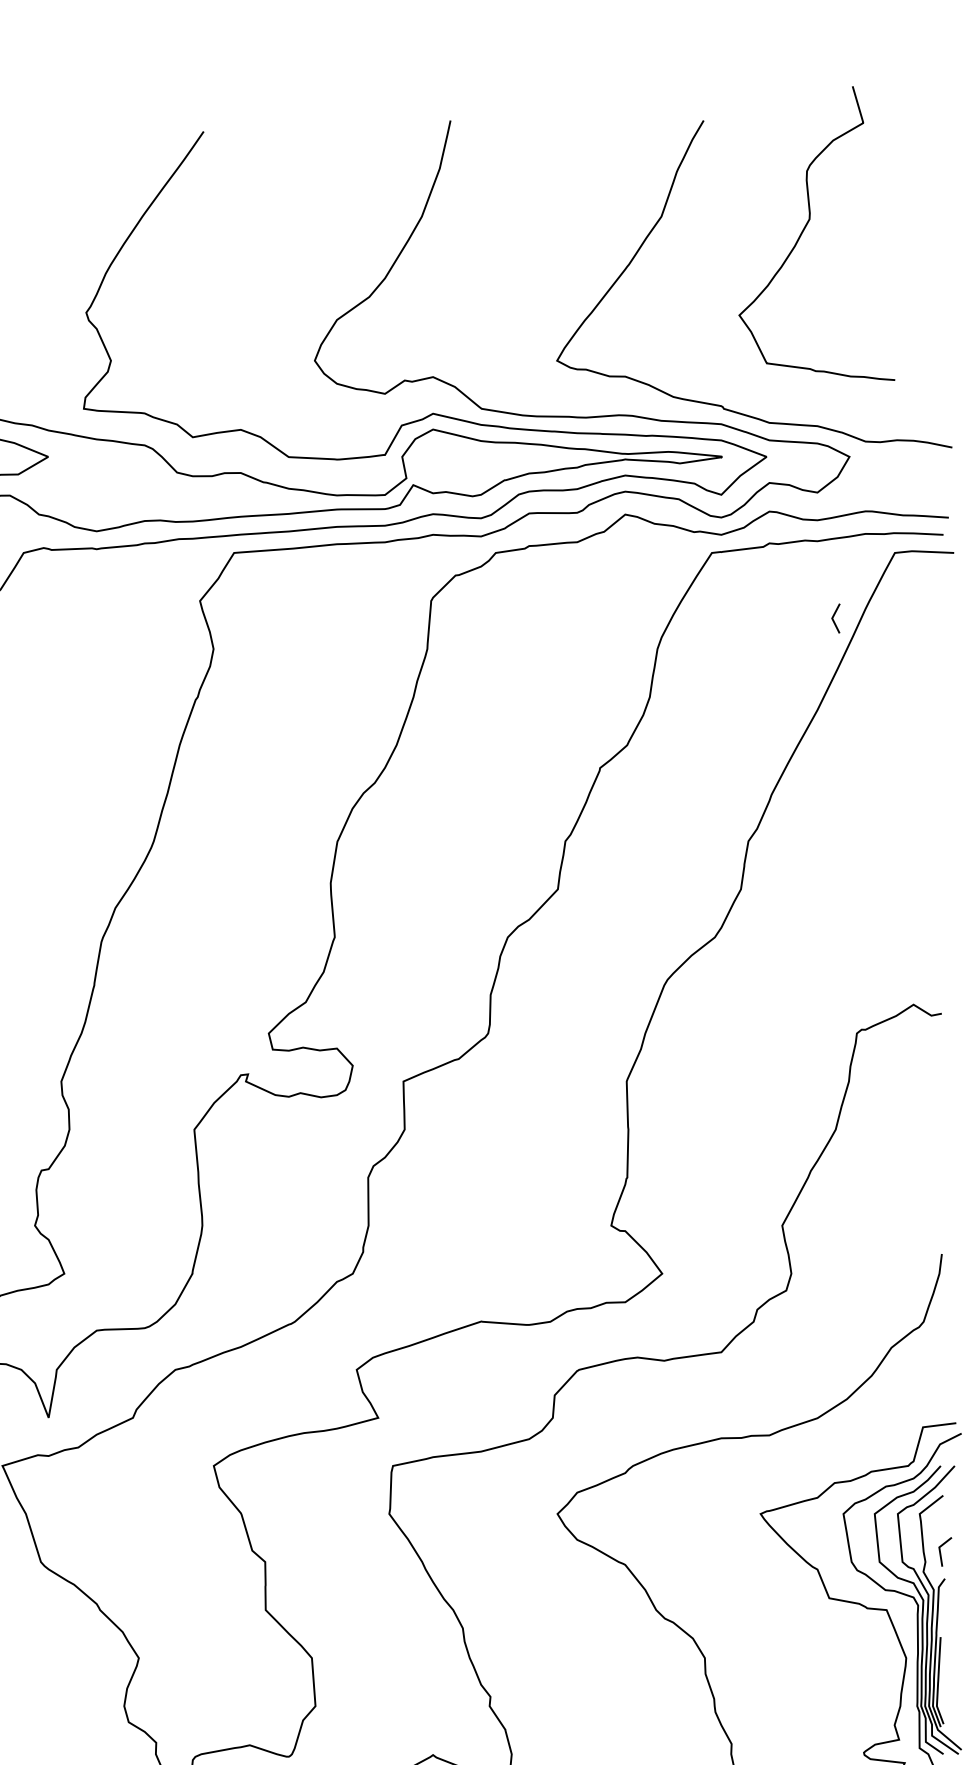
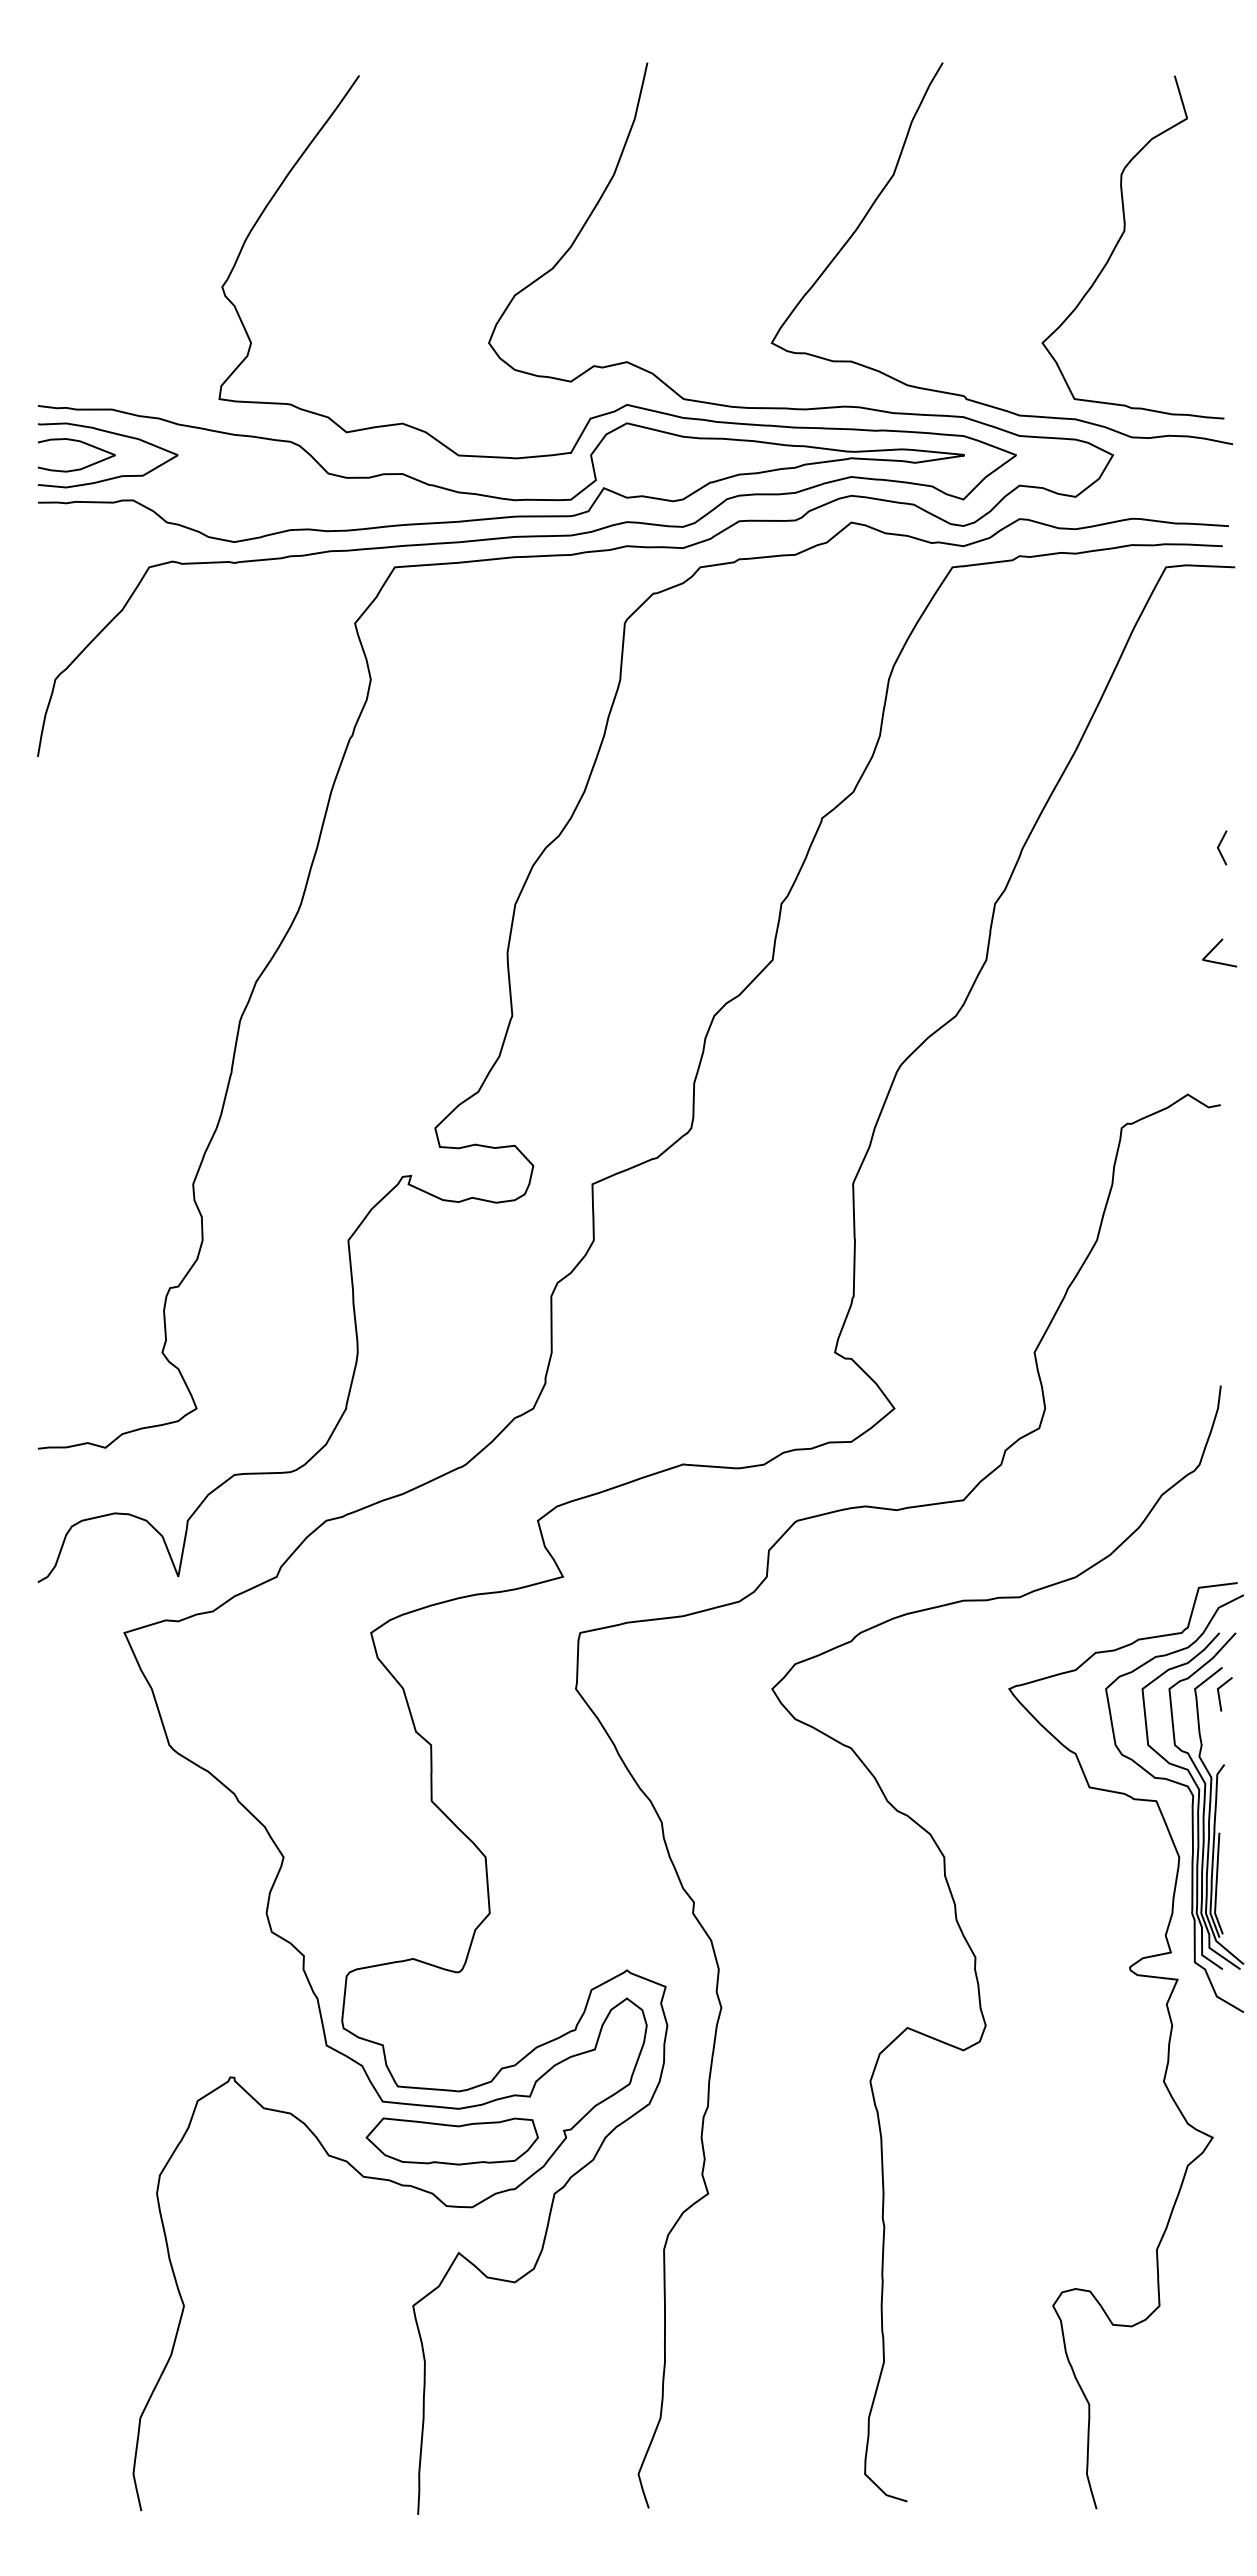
curve: (806, 227) -> (1120, 240), moved
line: (834, 616) -> (1220, 845), moved
line: (937, 879) -> (1215, 948), added
line: (940, 1552) -> (1219, 1694), moved

